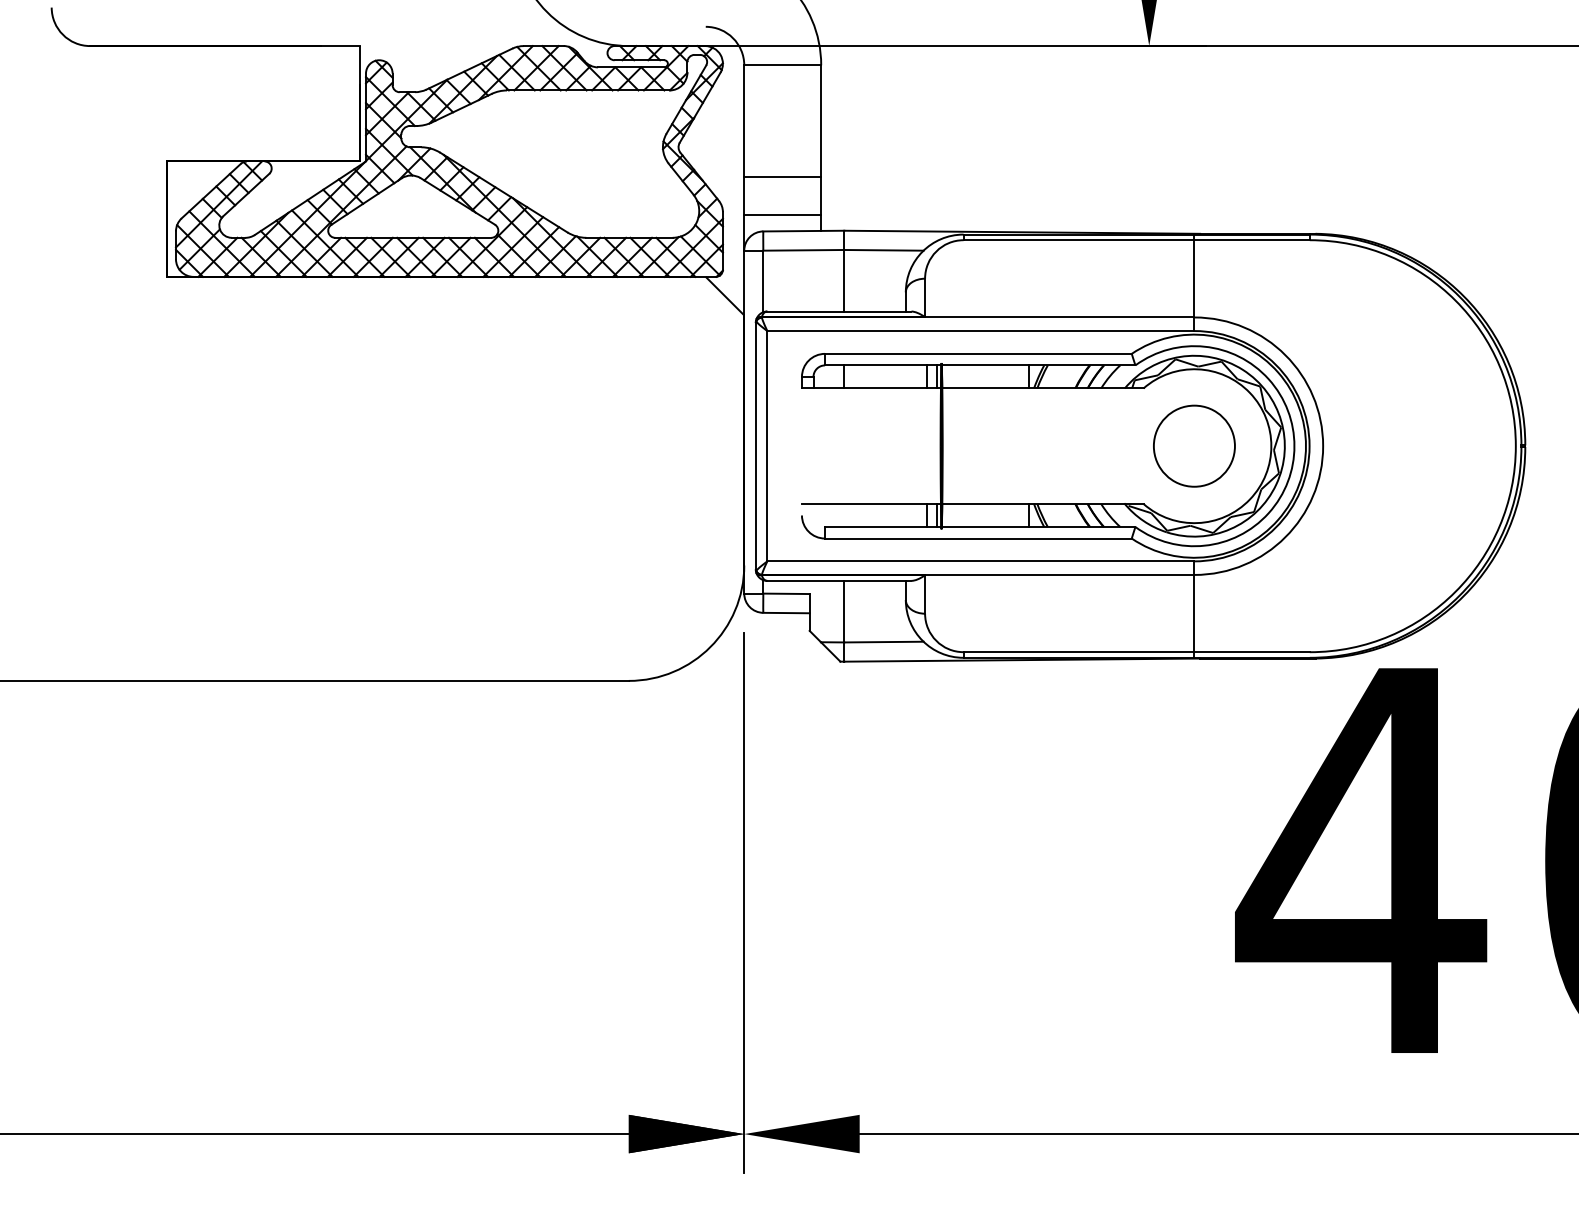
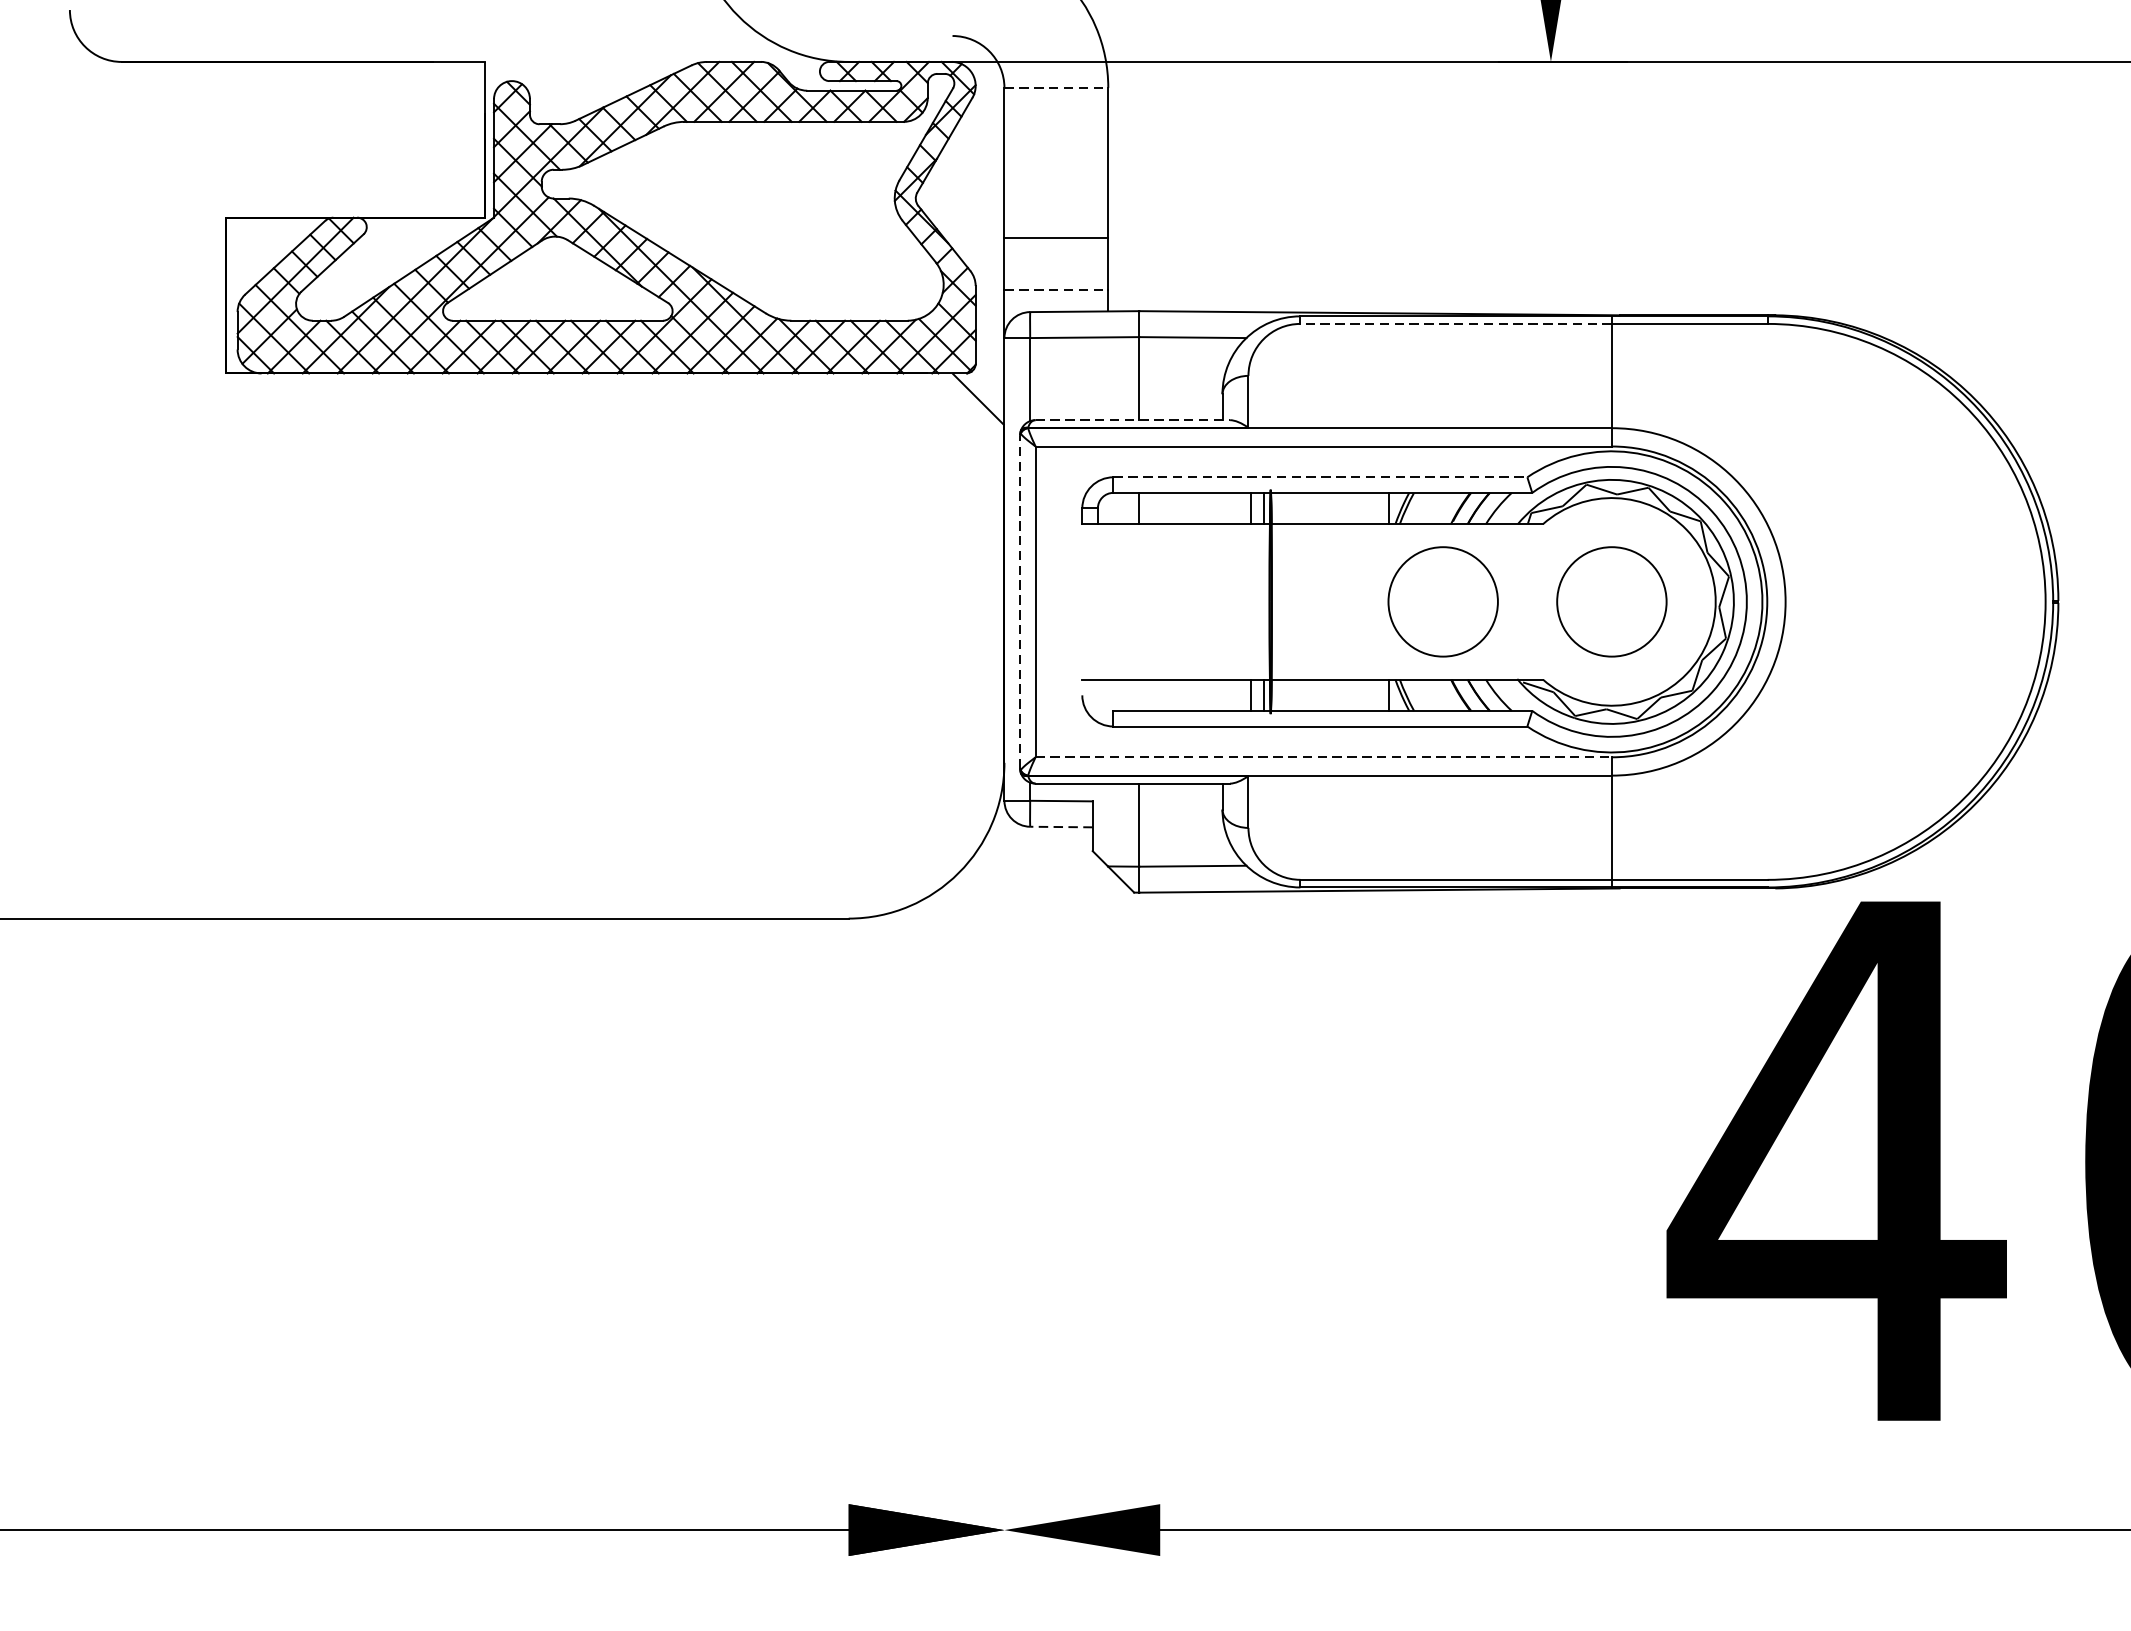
line: (783, 65) -> (1057, 88), solid -> dashed
line: (783, 215) -> (1057, 290), solid -> dashed
line: (1078, 240) -> (1455, 324), solid -> dashed
line: (839, 311) -> (1132, 420), solid -> dashed
line: (978, 353) -> (1320, 476), solid -> dashed
line: (755, 445) -> (1019, 600), solid -> dashed
circle: (1069, 445) -> (1443, 600), added
line: (980, 561) -> (1323, 757), solid -> dashed
line: (785, 613) -> (1060, 827), solid -> dashed
line: (744, 902) -> (1004, 1217), removed

